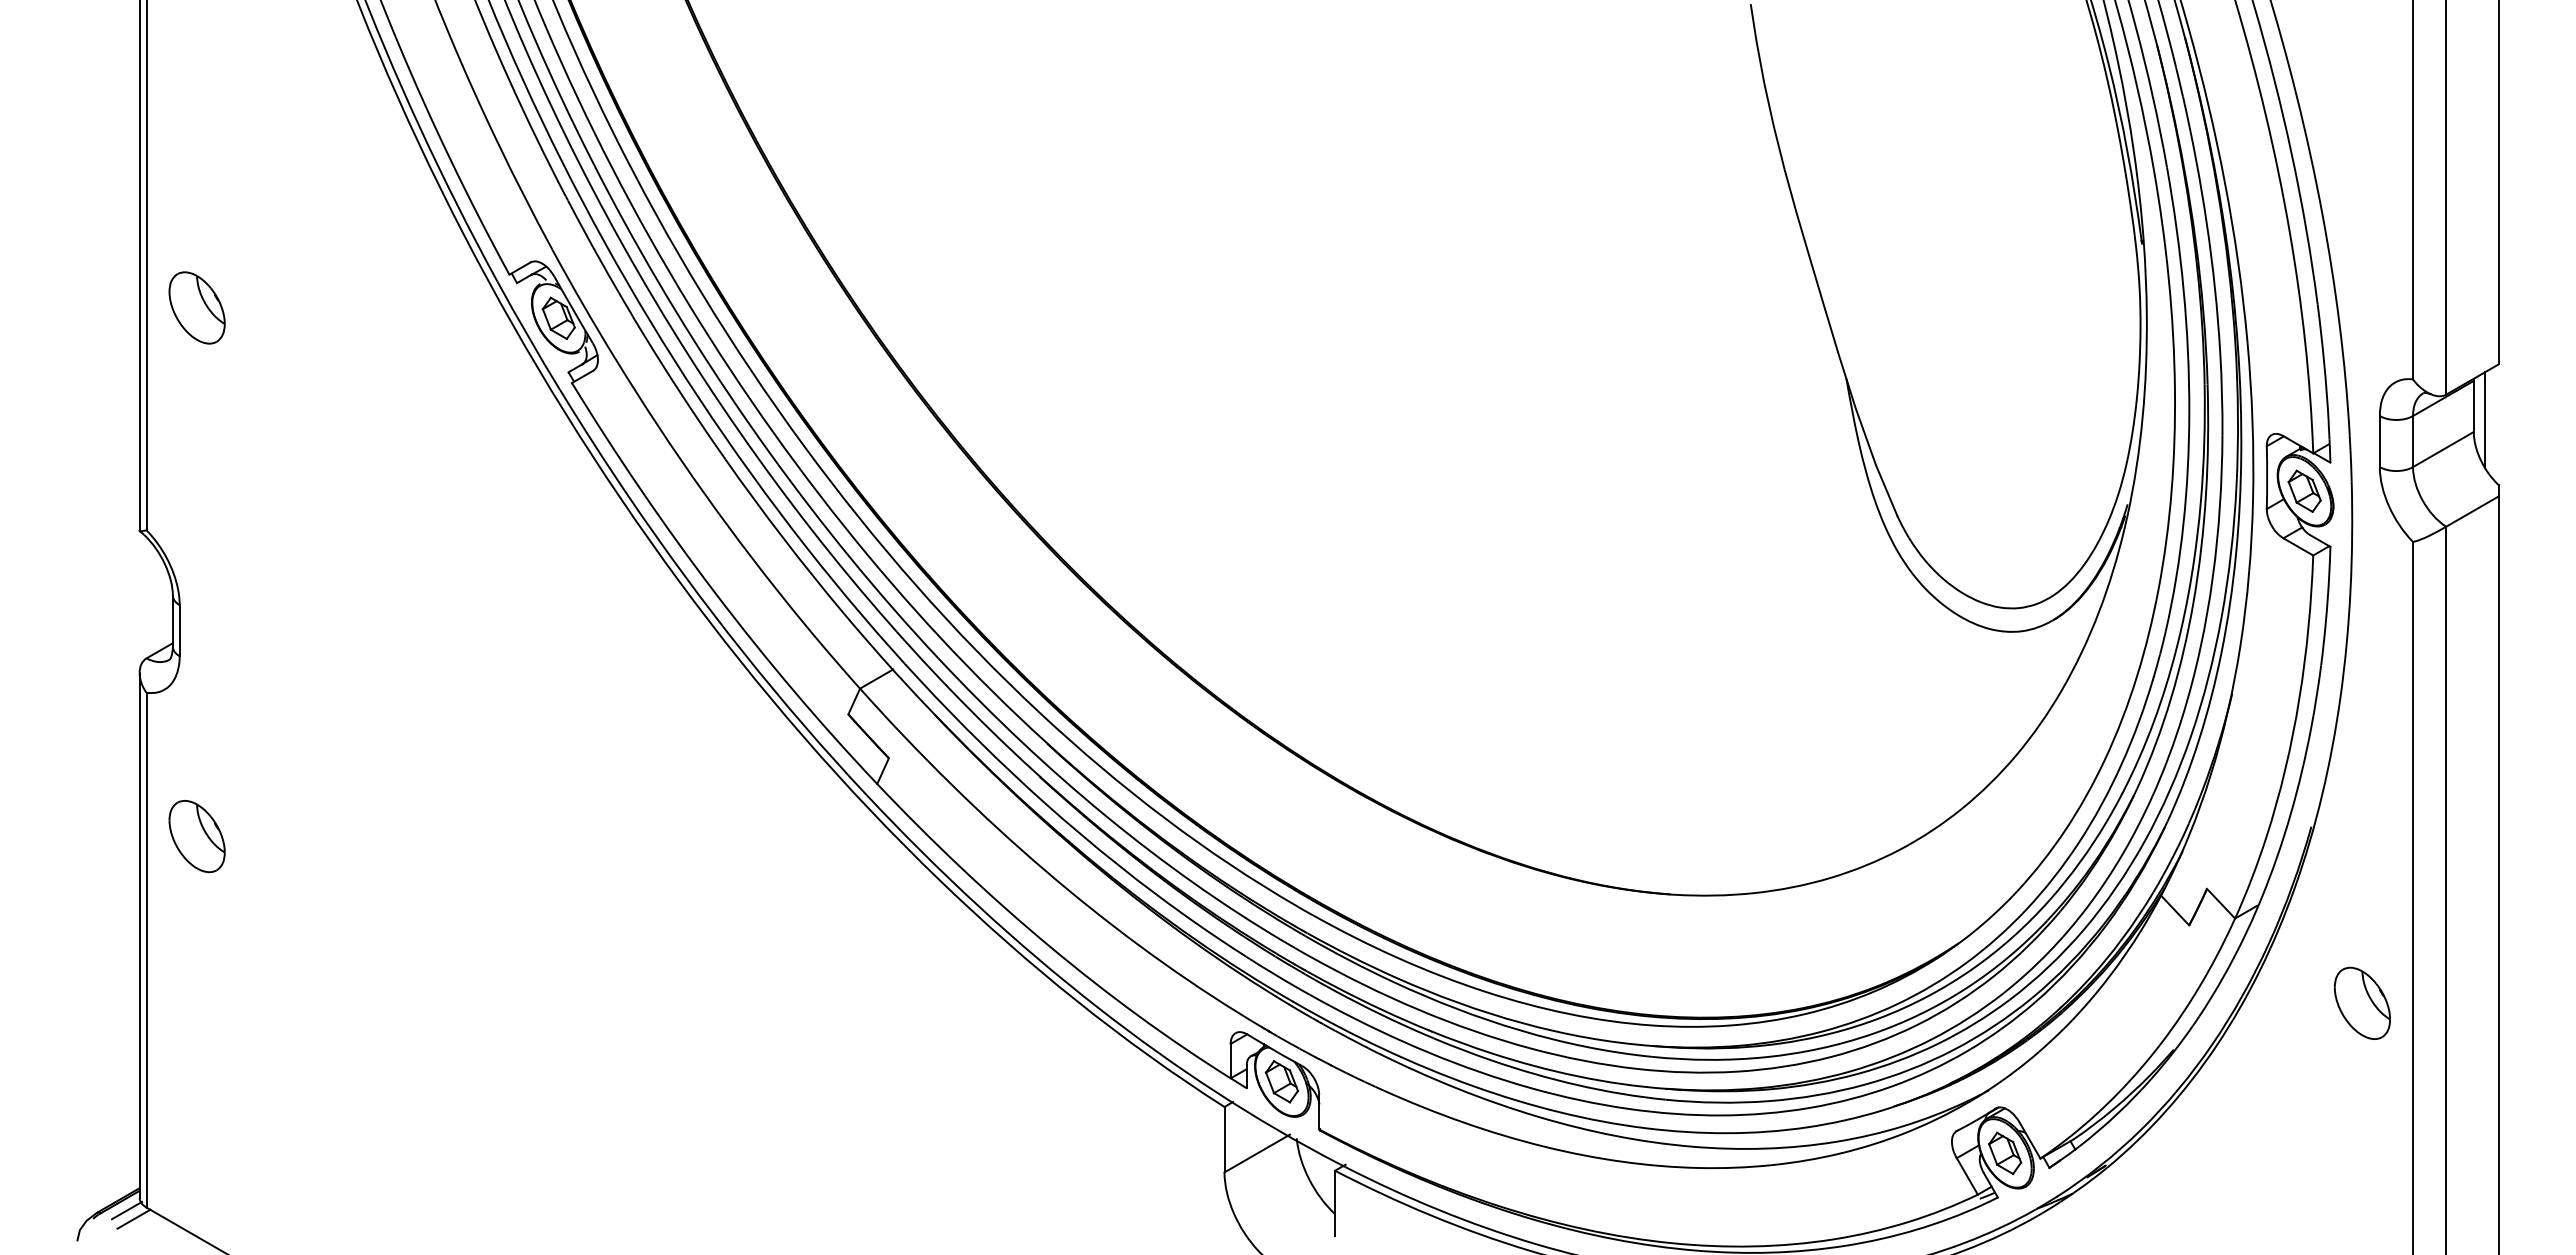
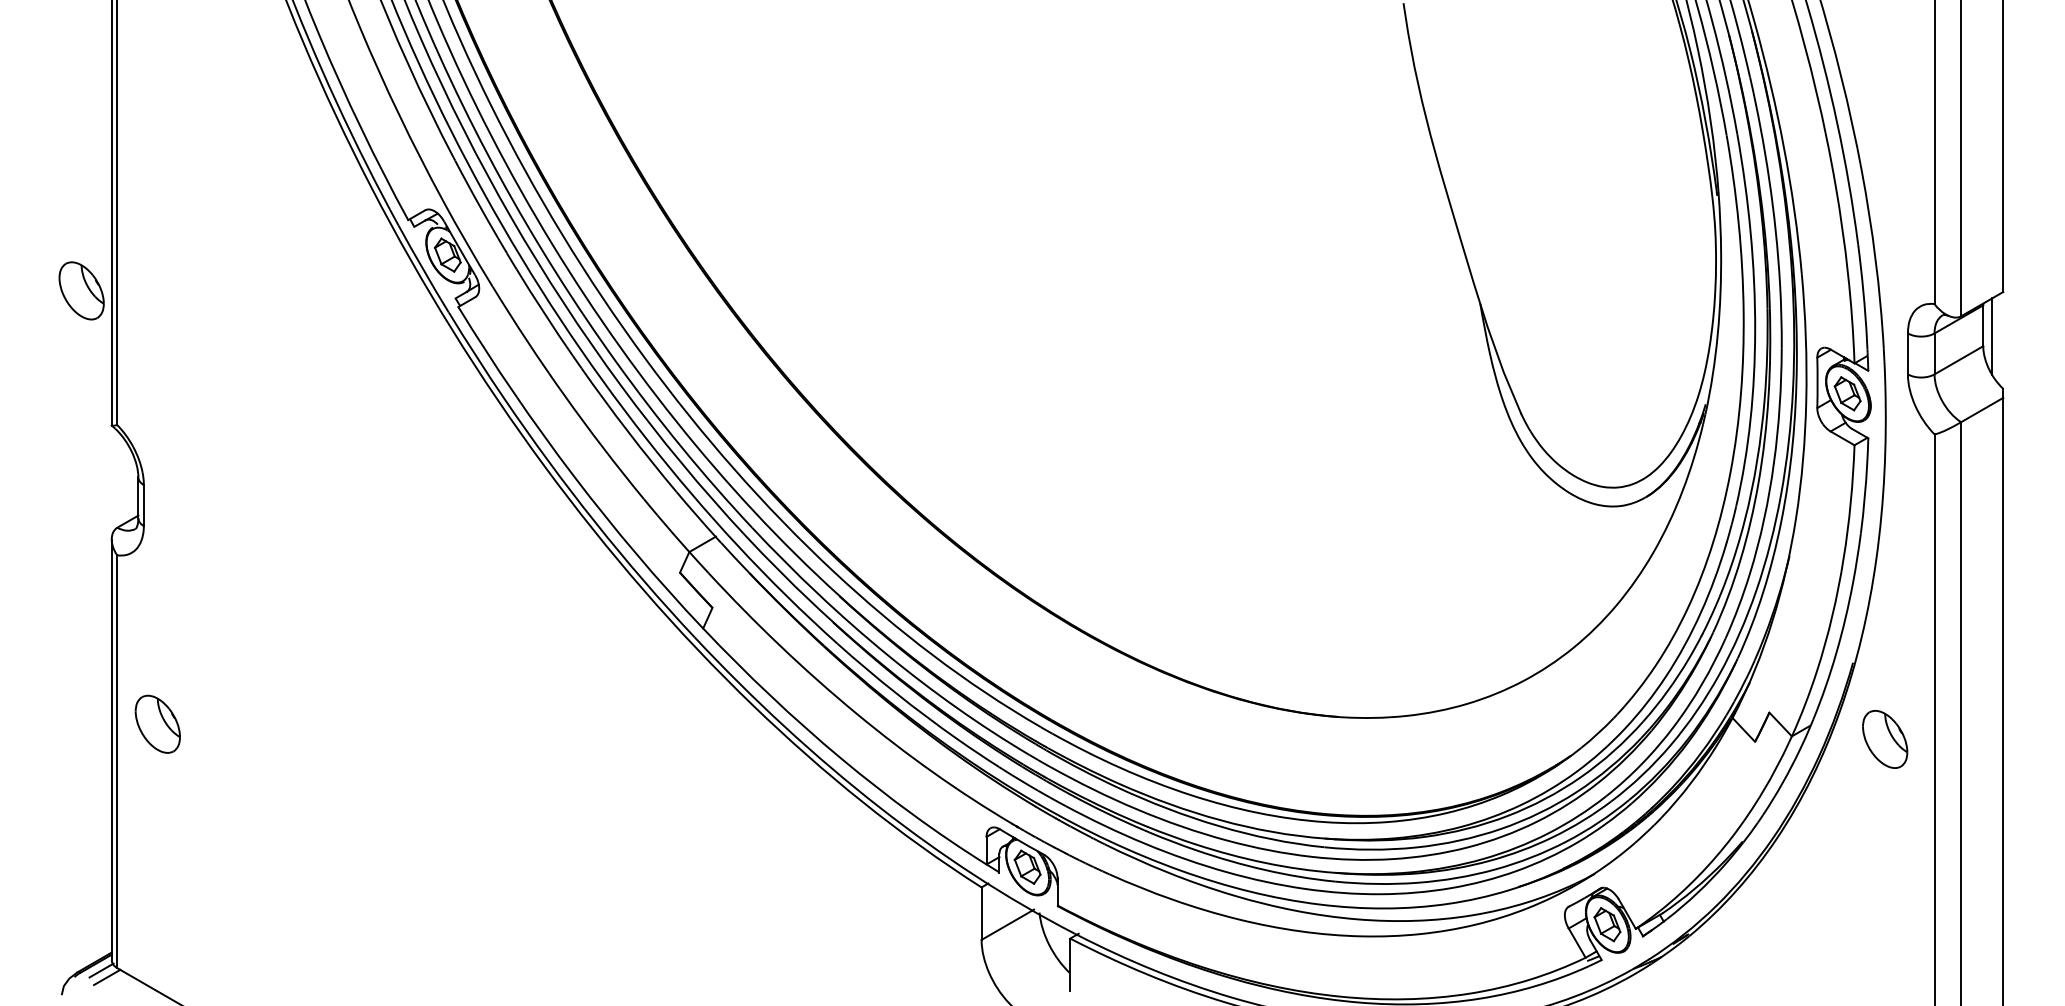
part: (196, 307) -> (81, 290), moved
part: (196, 836) -> (157, 724), moved
part: (2361, 1002) -> (1884, 738), moved

